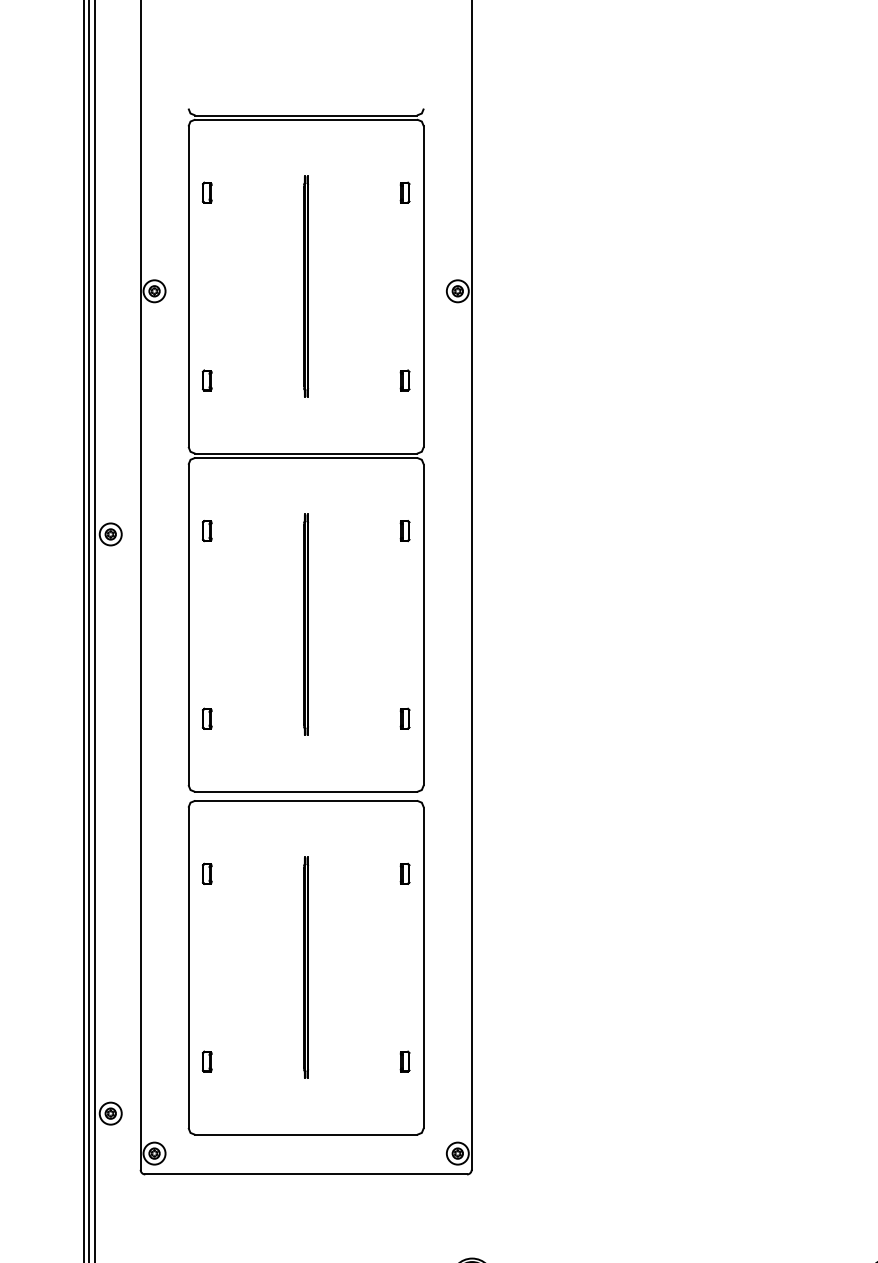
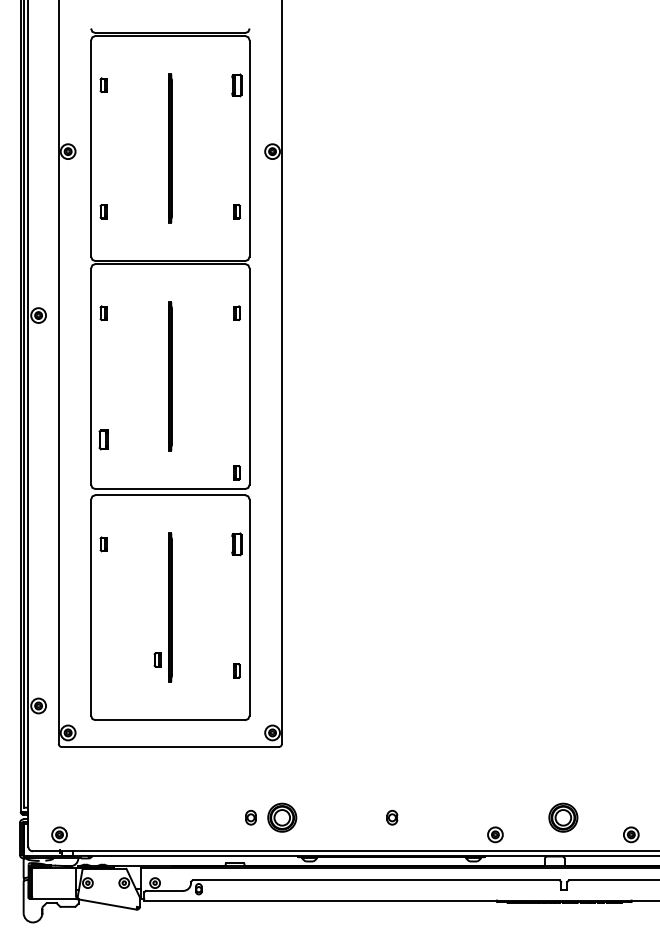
part: (404, 191) -> (236, 84), size x1.6
part: (206, 718) -> (103, 439), size x1.4
part: (404, 718) -> (236, 472), moved
part: (404, 874) -> (236, 544), size x1.6
part: (206, 1060) -> (157, 659), moved

